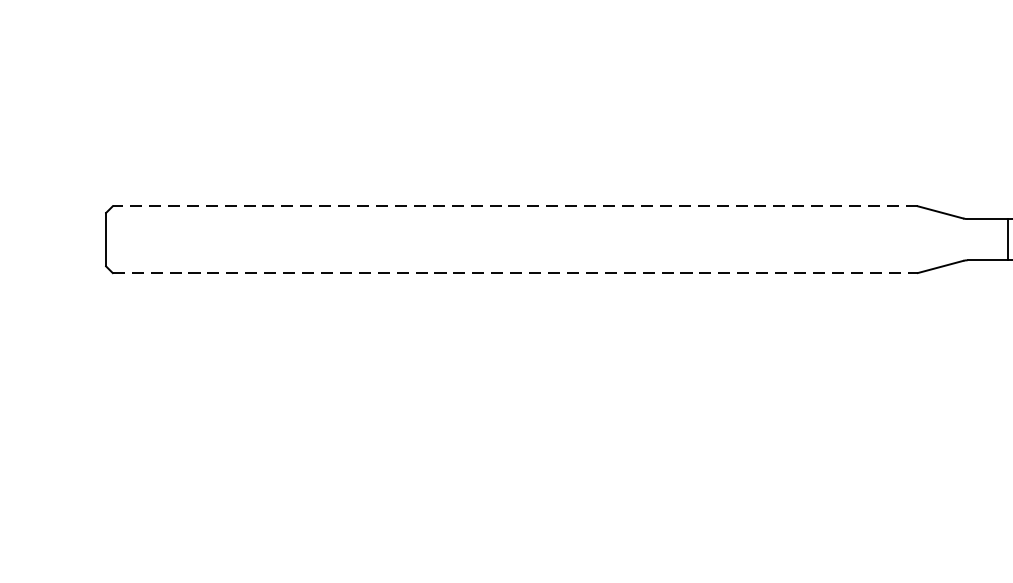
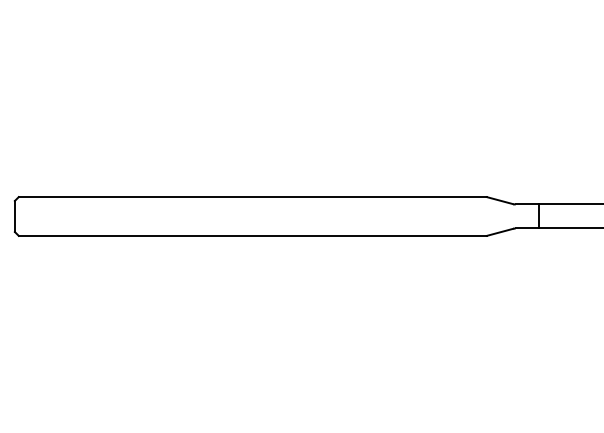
line: (514, 207) -> (252, 197), dashed -> solid
line: (514, 272) -> (252, 235), dashed -> solid

